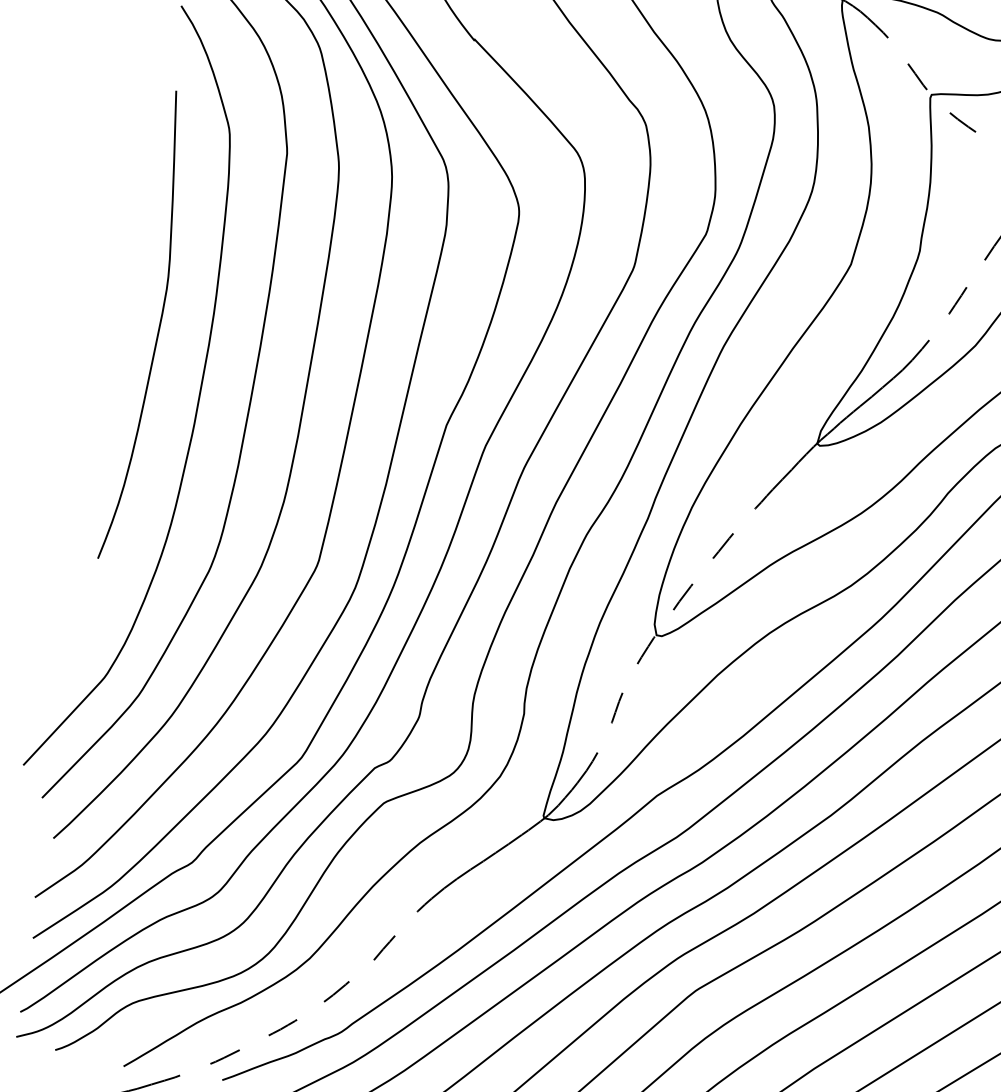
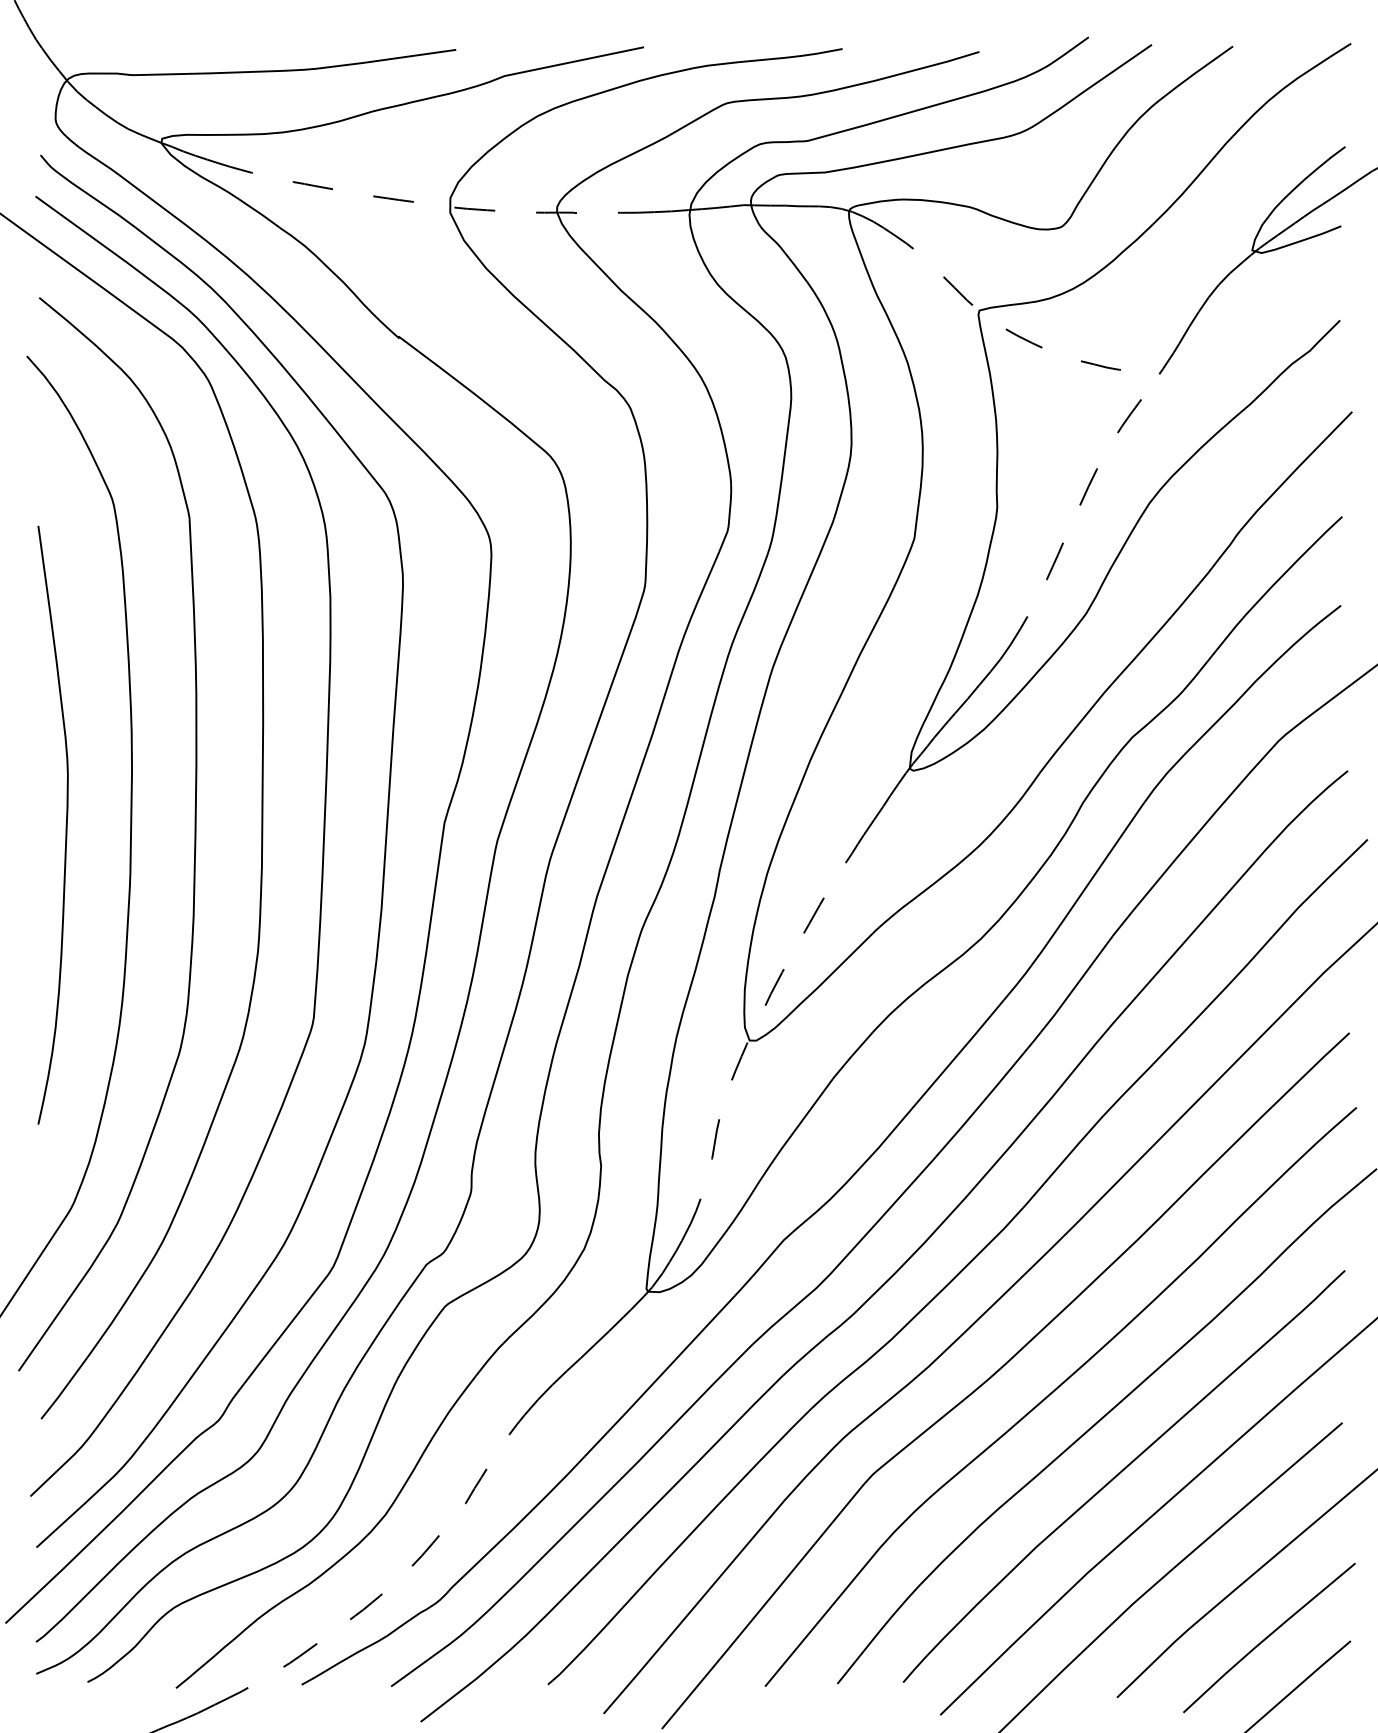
curve: (158, 327) -> (65, 824), moved

